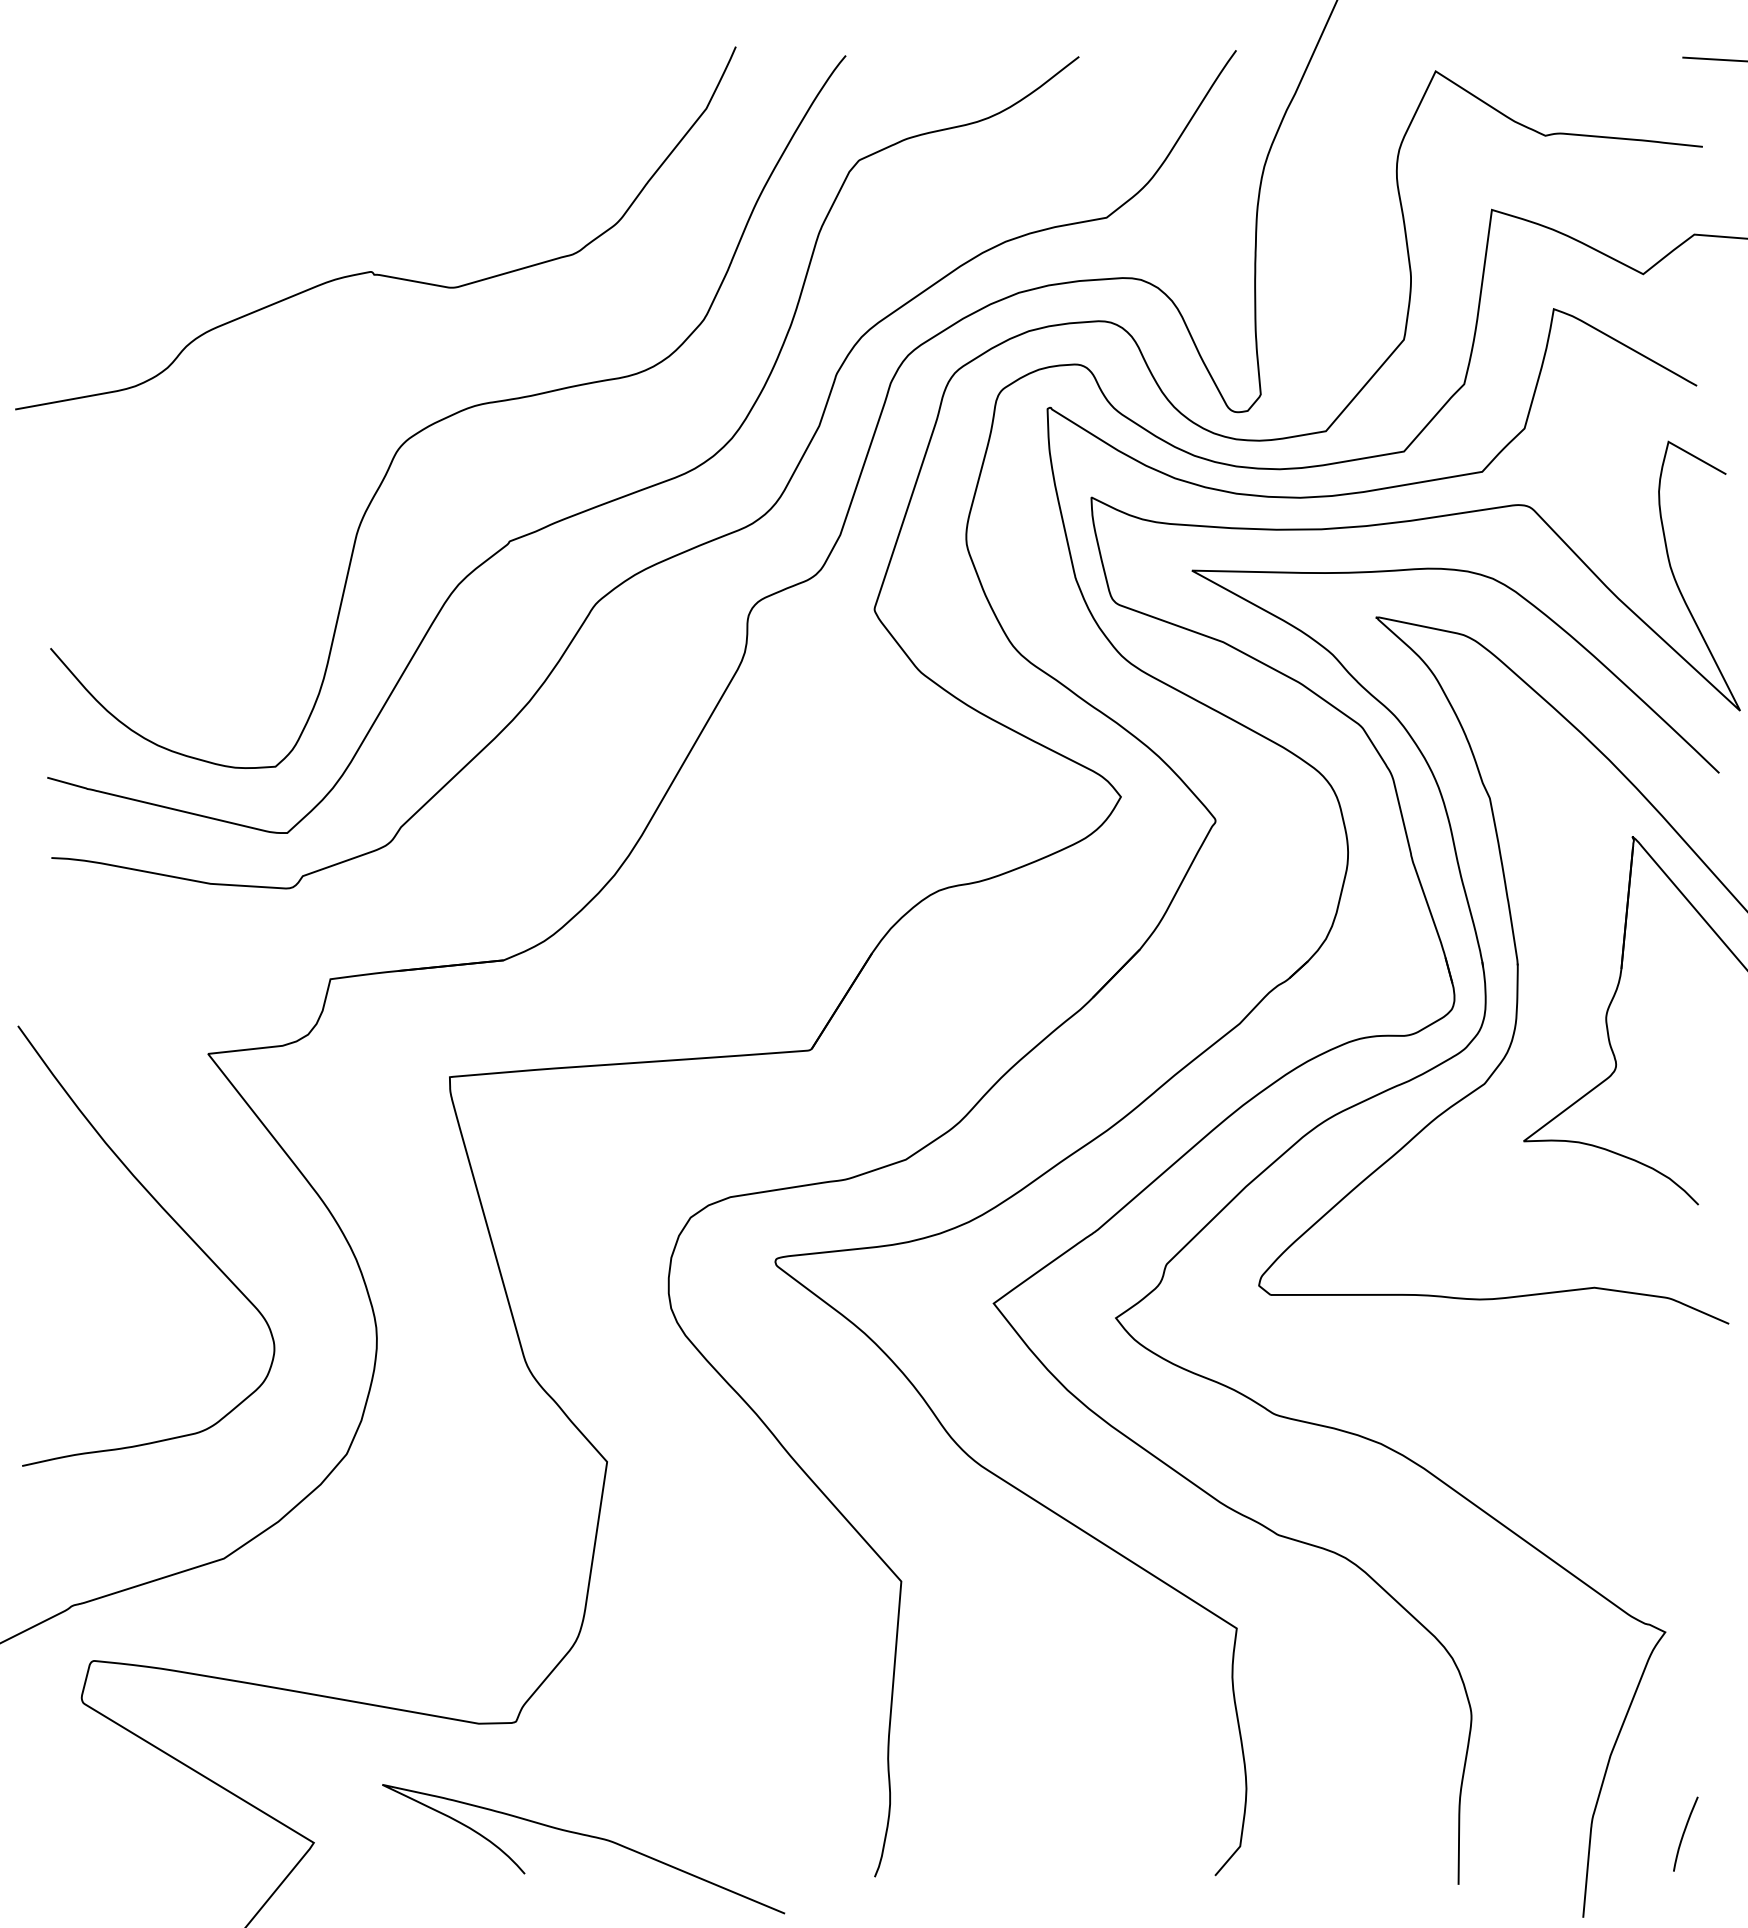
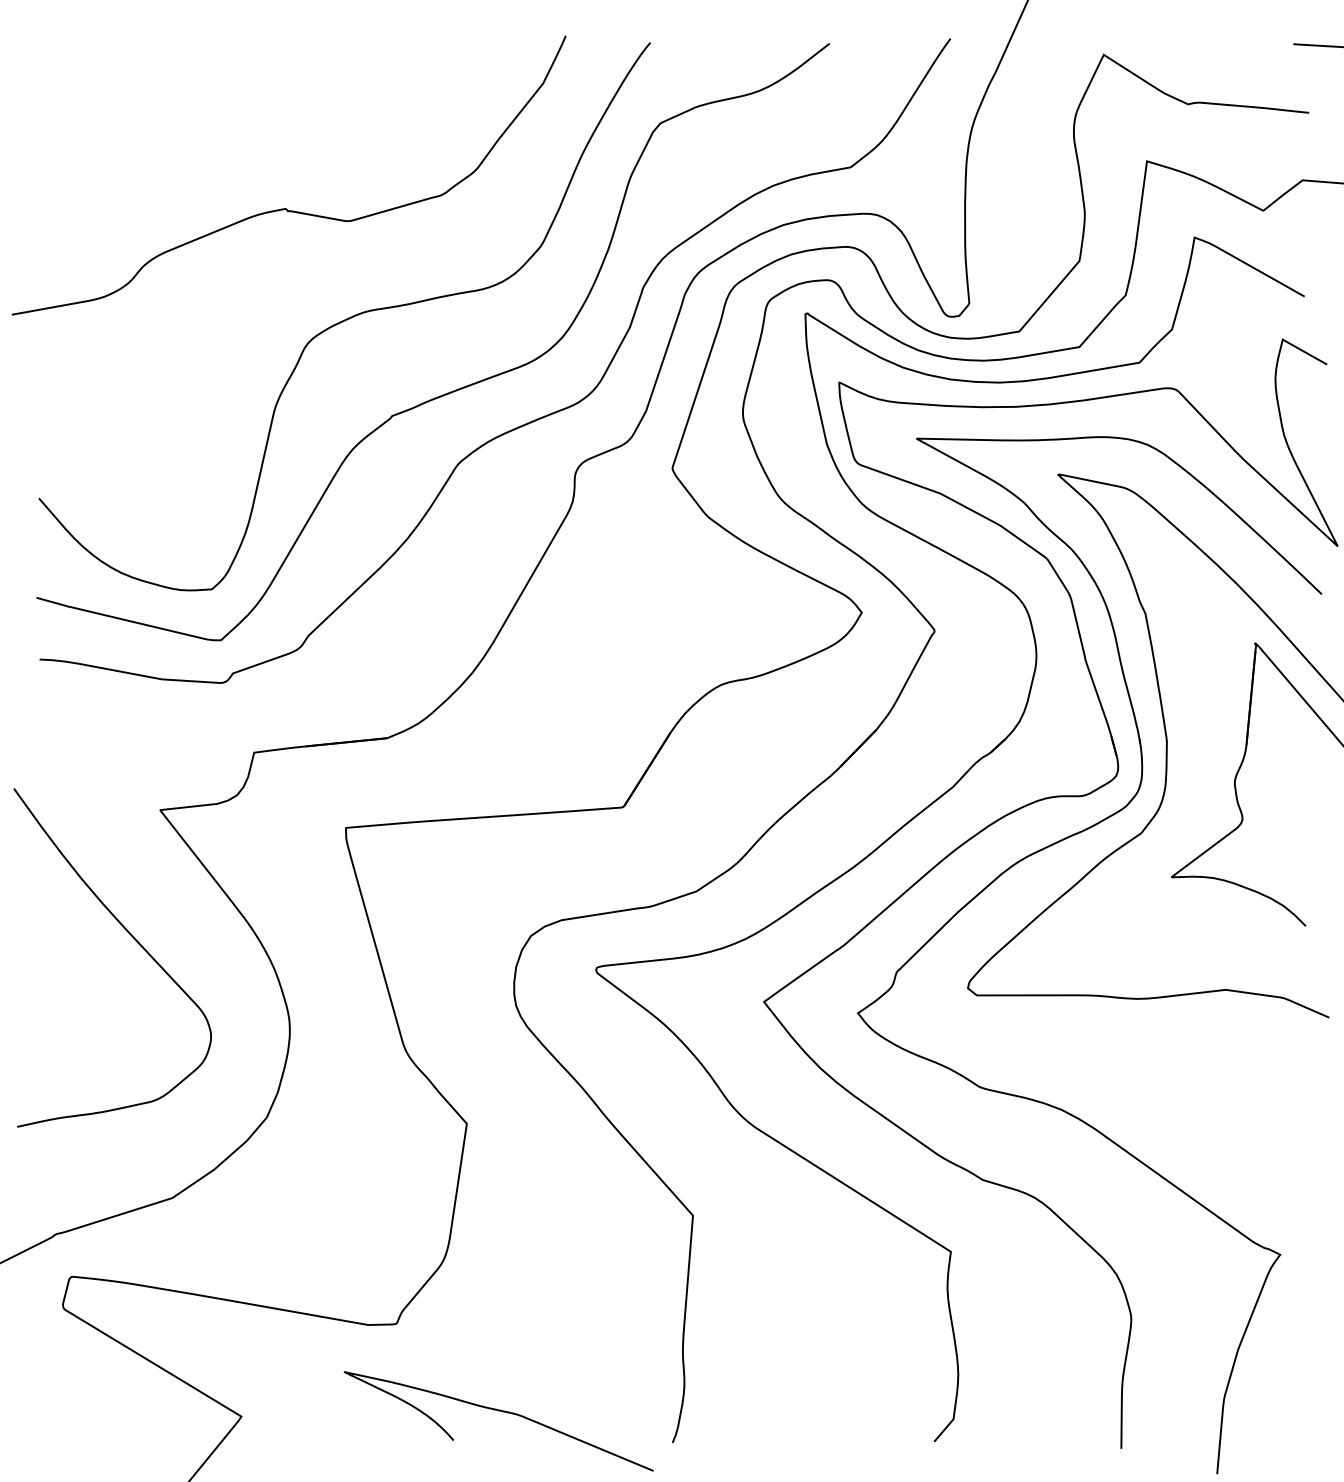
curve: (1685, 1833) -> (1295, 1409), removed
curve: (588, 1837) -> (502, 1412), moved

